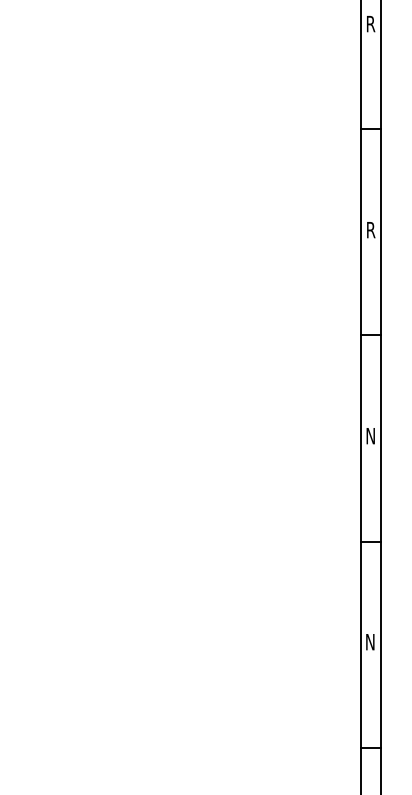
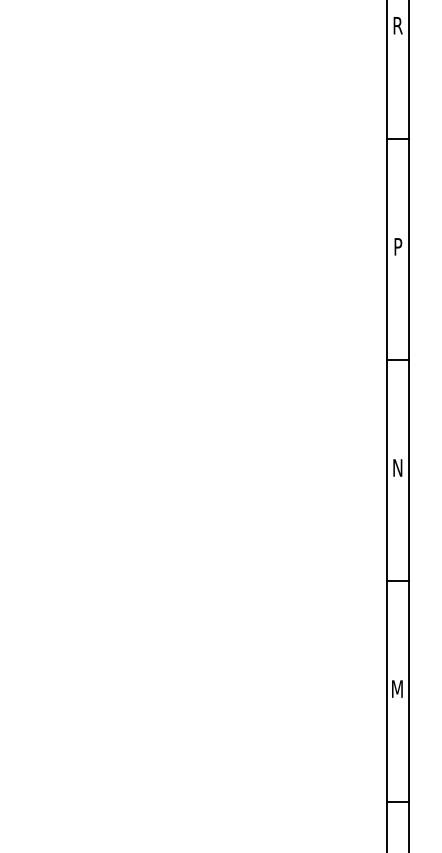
text: (370, 229) -> (397, 246), R -> P
text: (370, 641) -> (397, 688), N -> M

